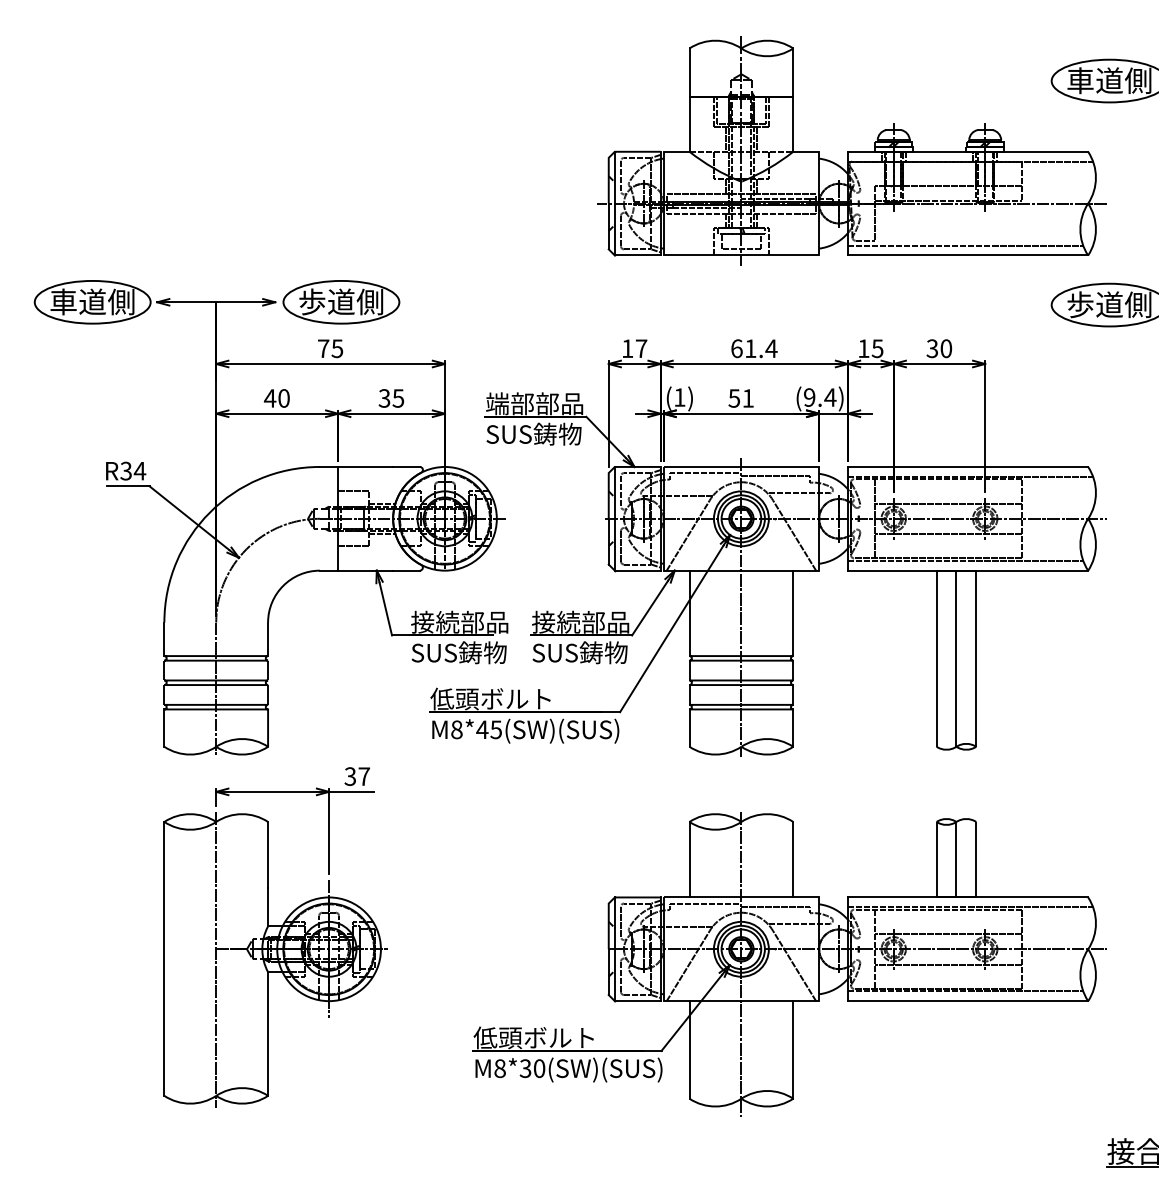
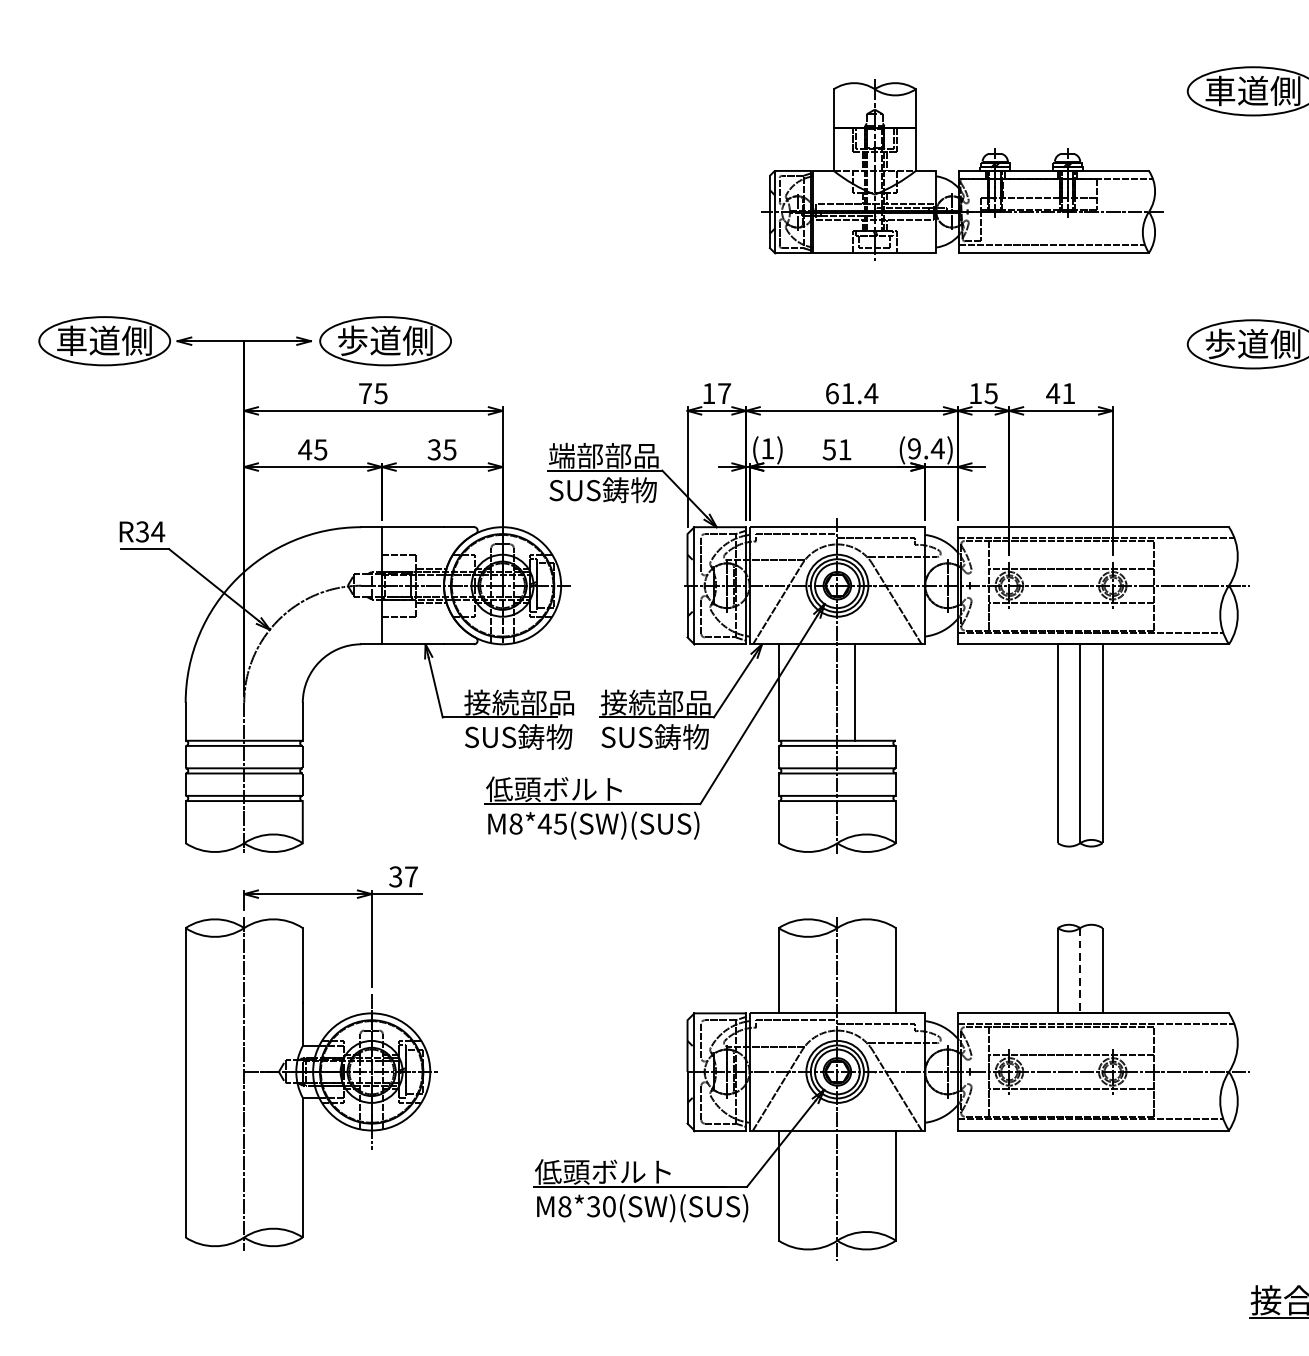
part: (851, 150) -> (961, 169), size x0.7
text: (939, 348) -> (1061, 393), 30 -> 41
text: (283, 398) -> (320, 449), 40 -> 45
line: (793, 613) -> (855, 692), moved
line: (956, 859) -> (1080, 970), solid -> dashed

